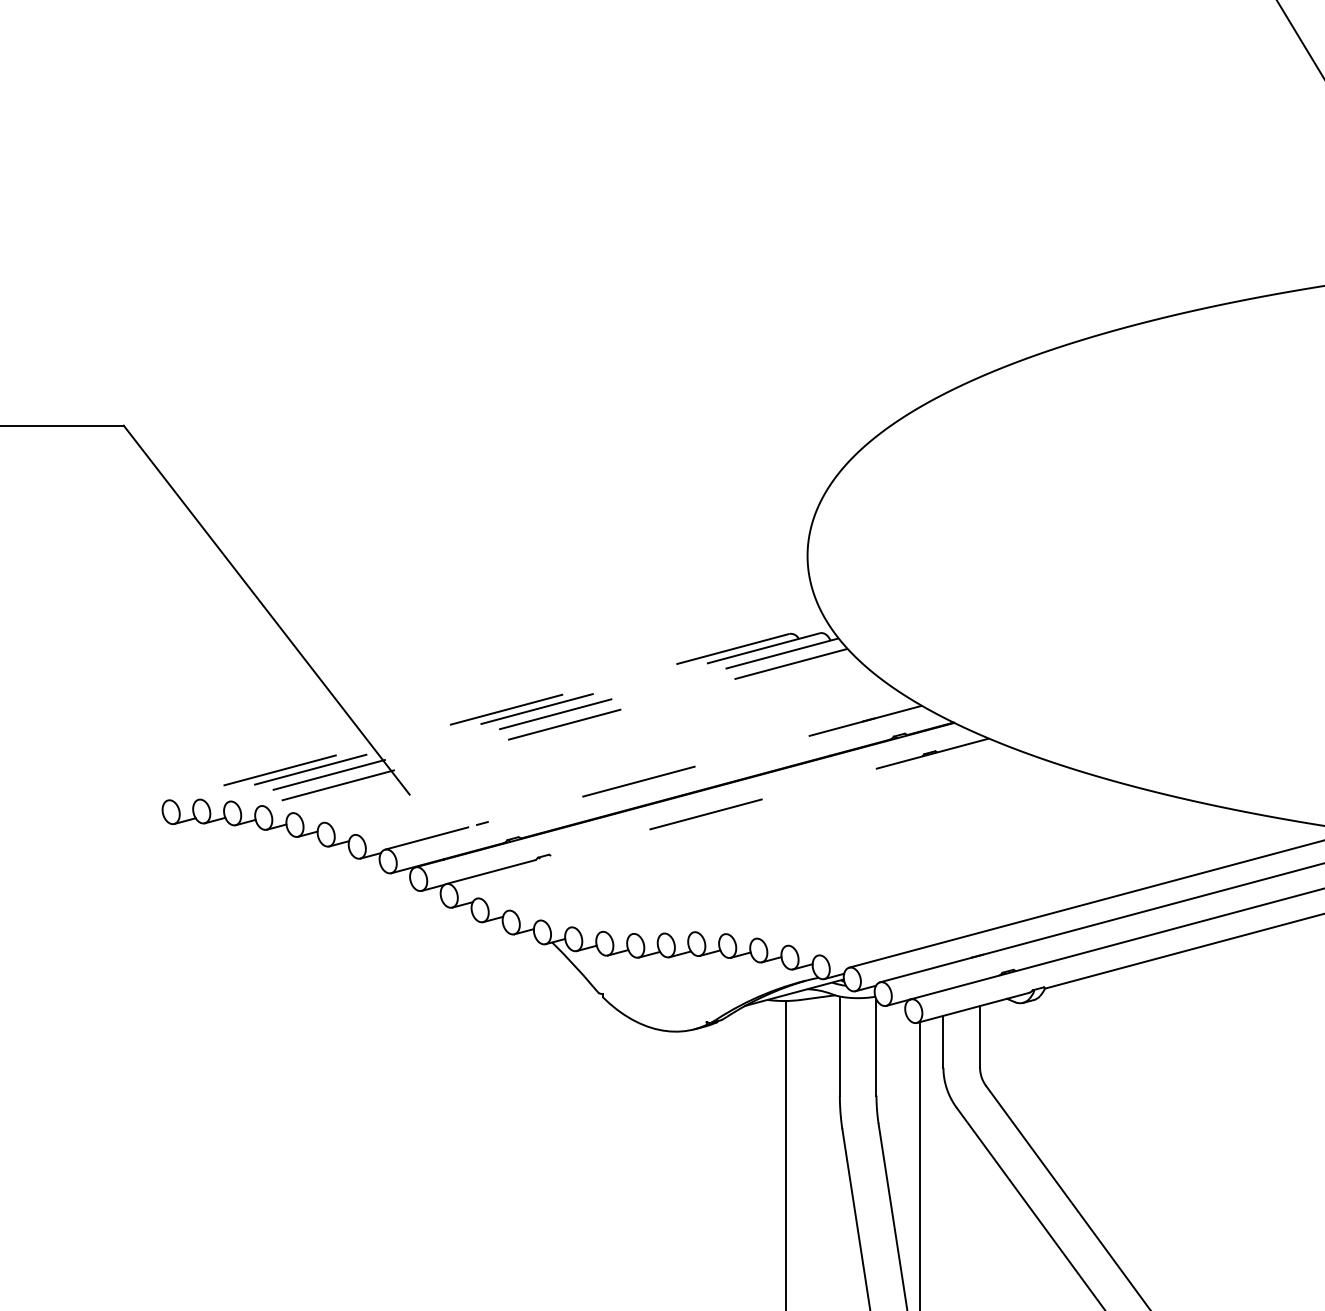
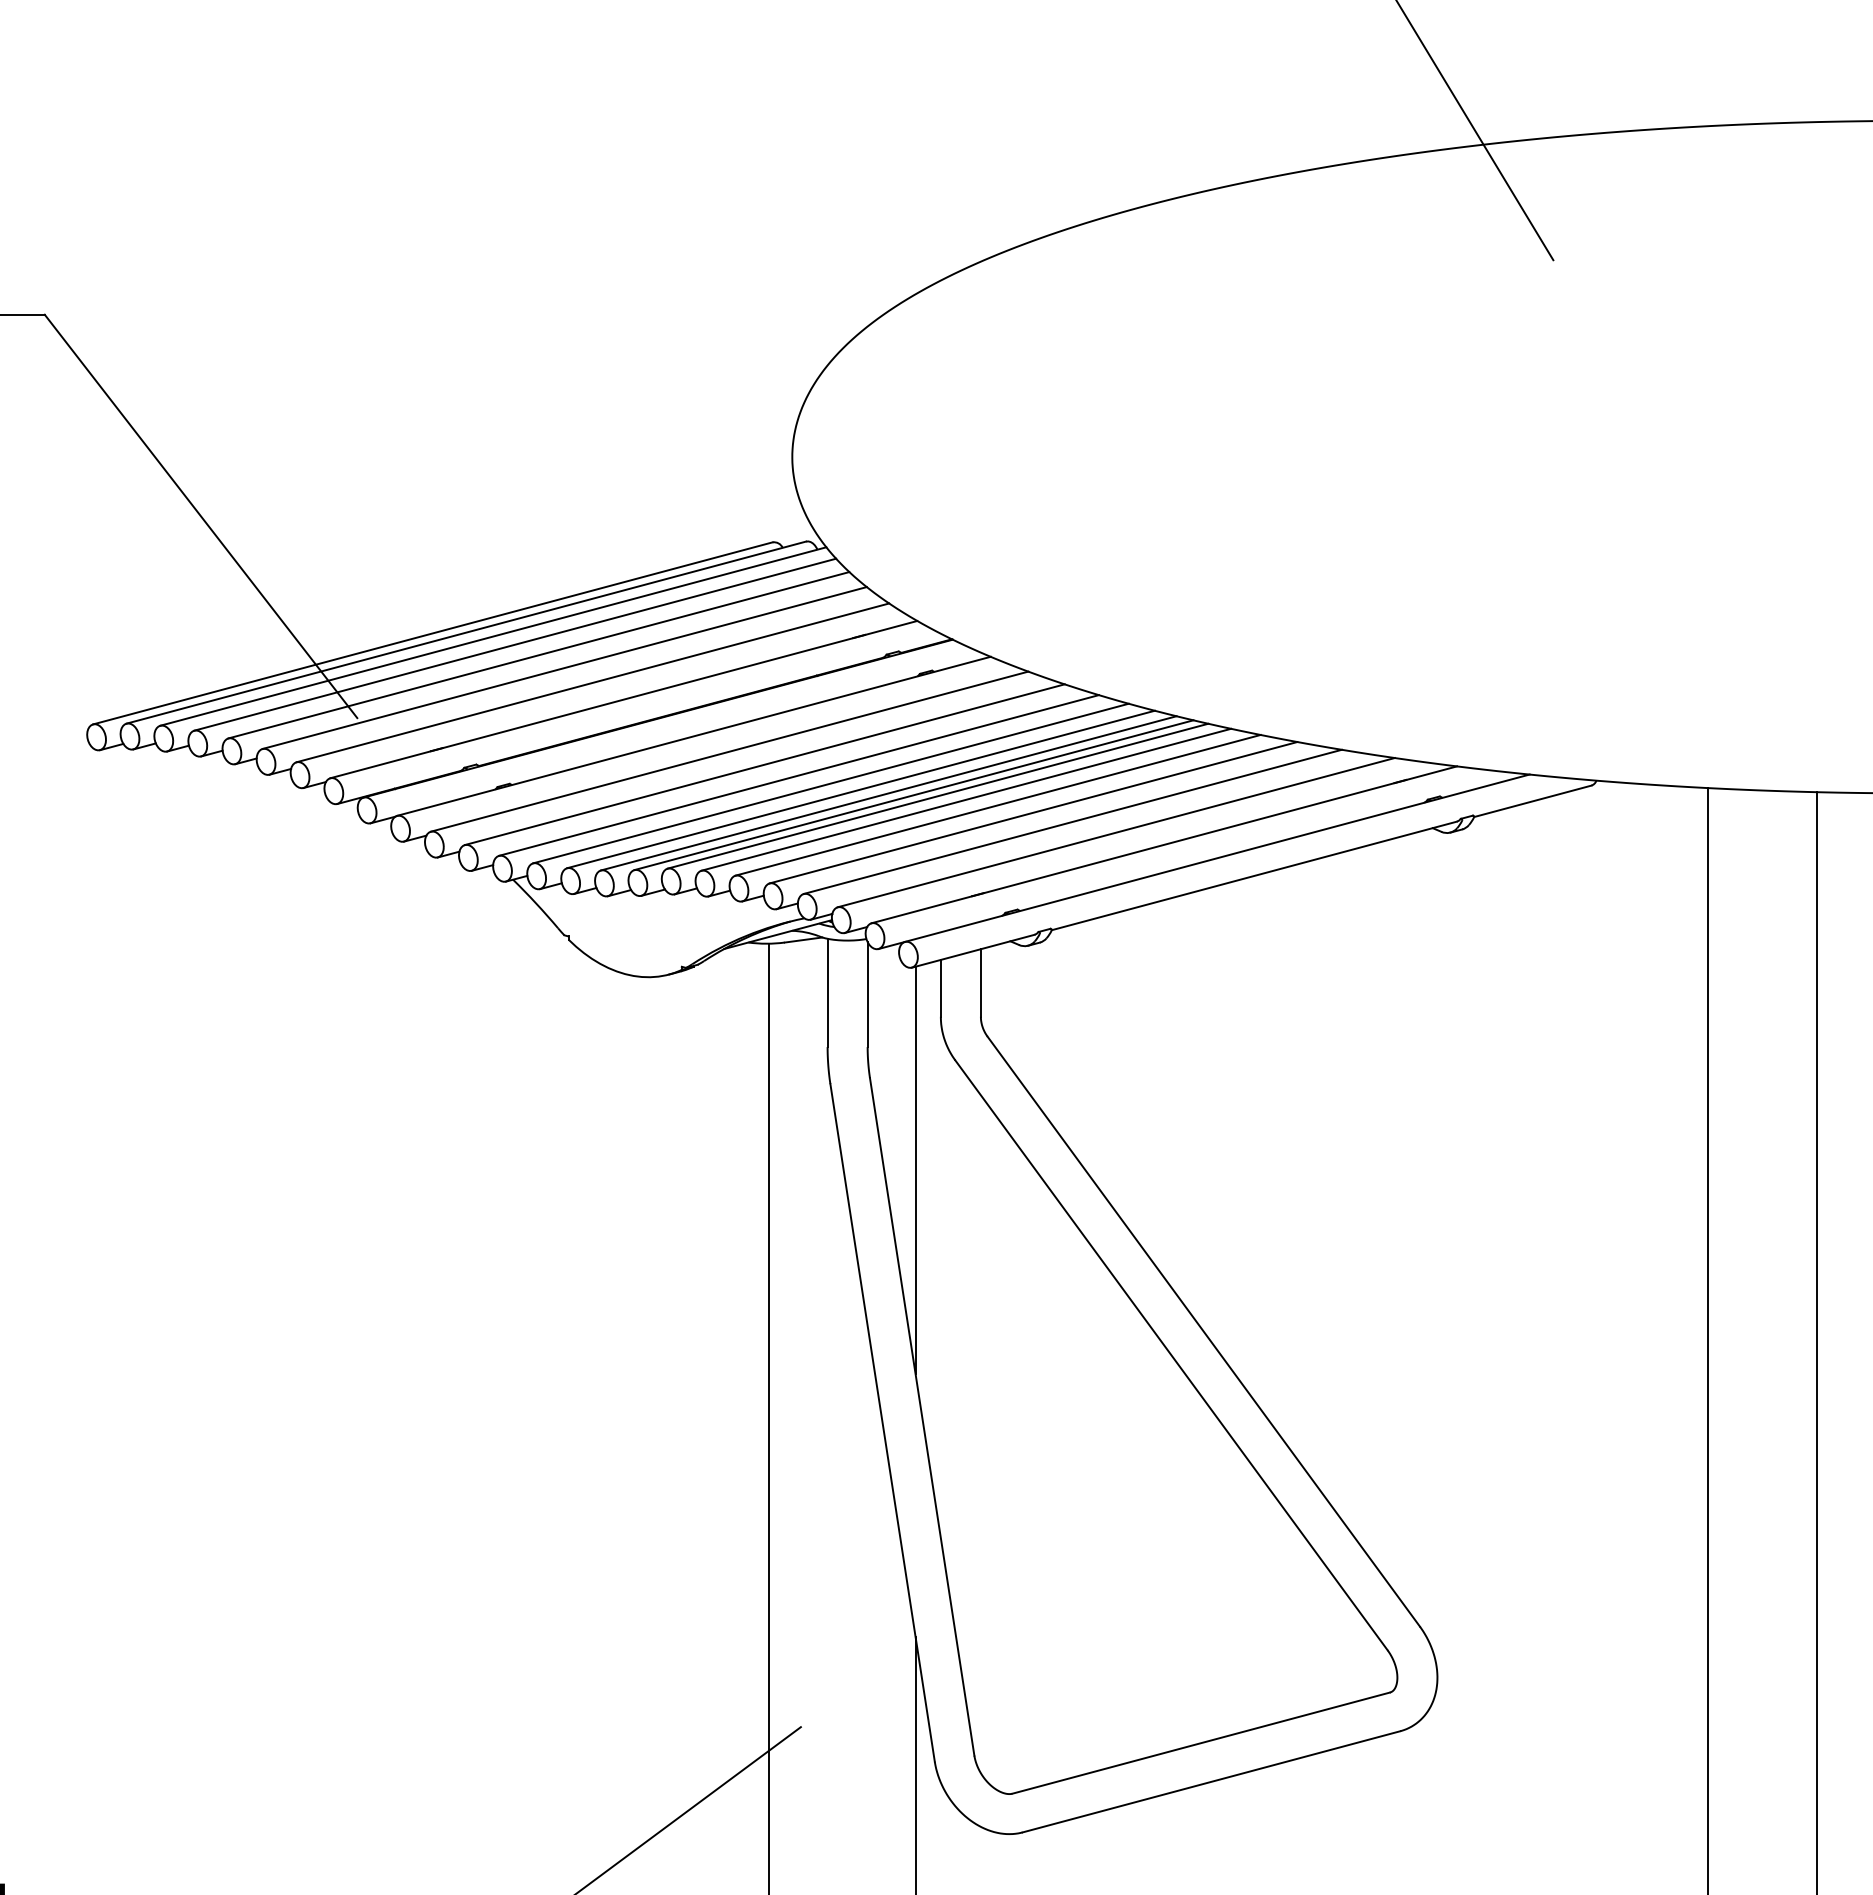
line: (509, 716) -> (466, 632), dashed -> solid
line: (478, 717) -> (432, 633), dashed -> solid
line: (534, 720) -> (493, 636), dashed -> solid
line: (553, 727) -> (514, 644), dashed -> solid
line: (575, 737) -> (538, 655), added
line: (599, 748) -> (564, 667), added
line: (624, 762) -> (592, 682), added
line: (653, 777) -> (623, 699), dashed -> solid
line: (717, 811) -> (693, 736), dashed -> solid
line: (750, 825) -> (729, 751), added
line: (782, 837) -> (764, 764), added
line: (813, 847) -> (798, 775), added
line: (842, 854) -> (830, 783), added
line: (869, 859) -> (860, 789), added
line: (895, 863) -> (888, 793), added
line: (918, 865) -> (913, 795), added
line: (940, 865) -> (937, 795), added
line: (966, 869) -> (966, 799), added
line: (995, 873) -> (997, 804), added
line: (1028, 881) -> (1033, 812), added
line: (1063, 889) -> (1072, 821), added

